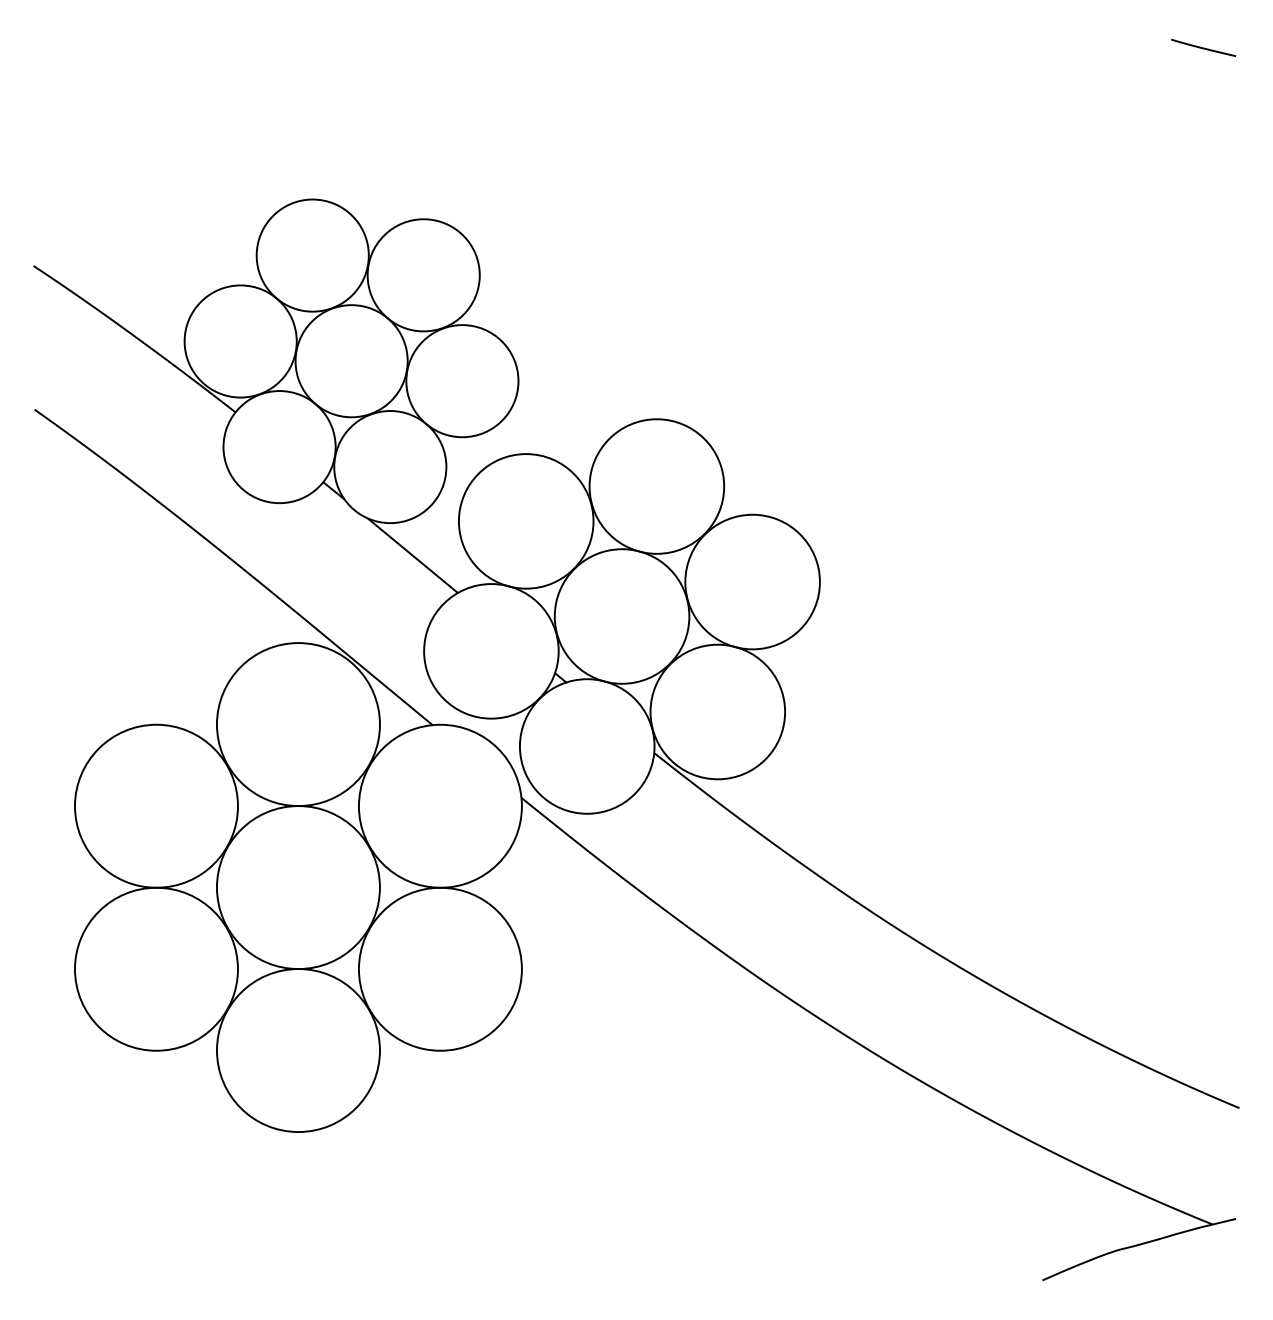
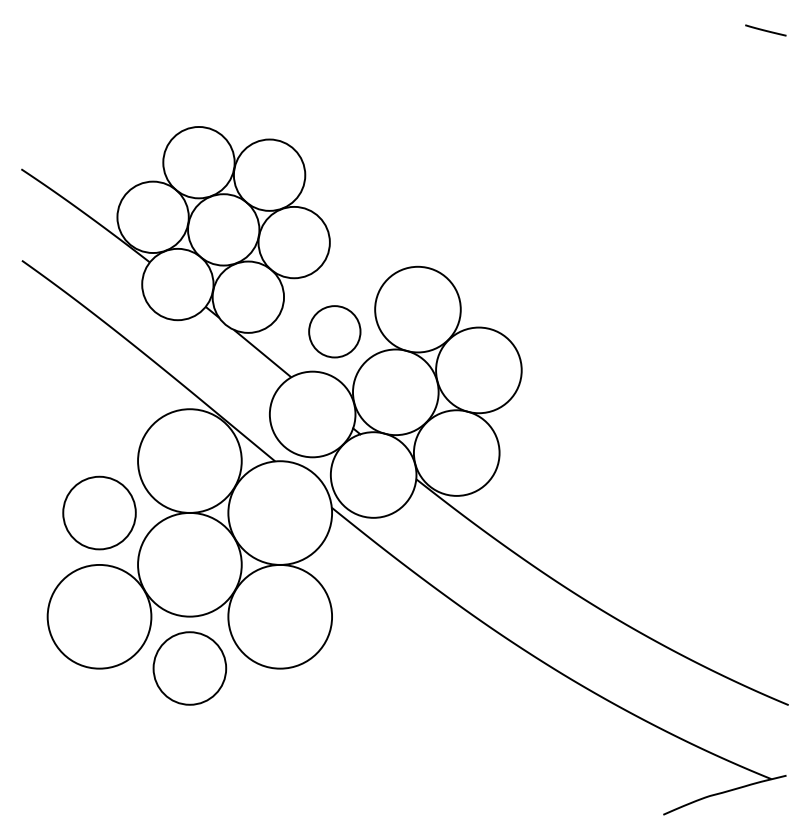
circle: (525, 520) -> (334, 331), size x0.6
circle: (156, 805) -> (99, 512), size x0.7
circle: (297, 1050) -> (189, 668), size x0.7

